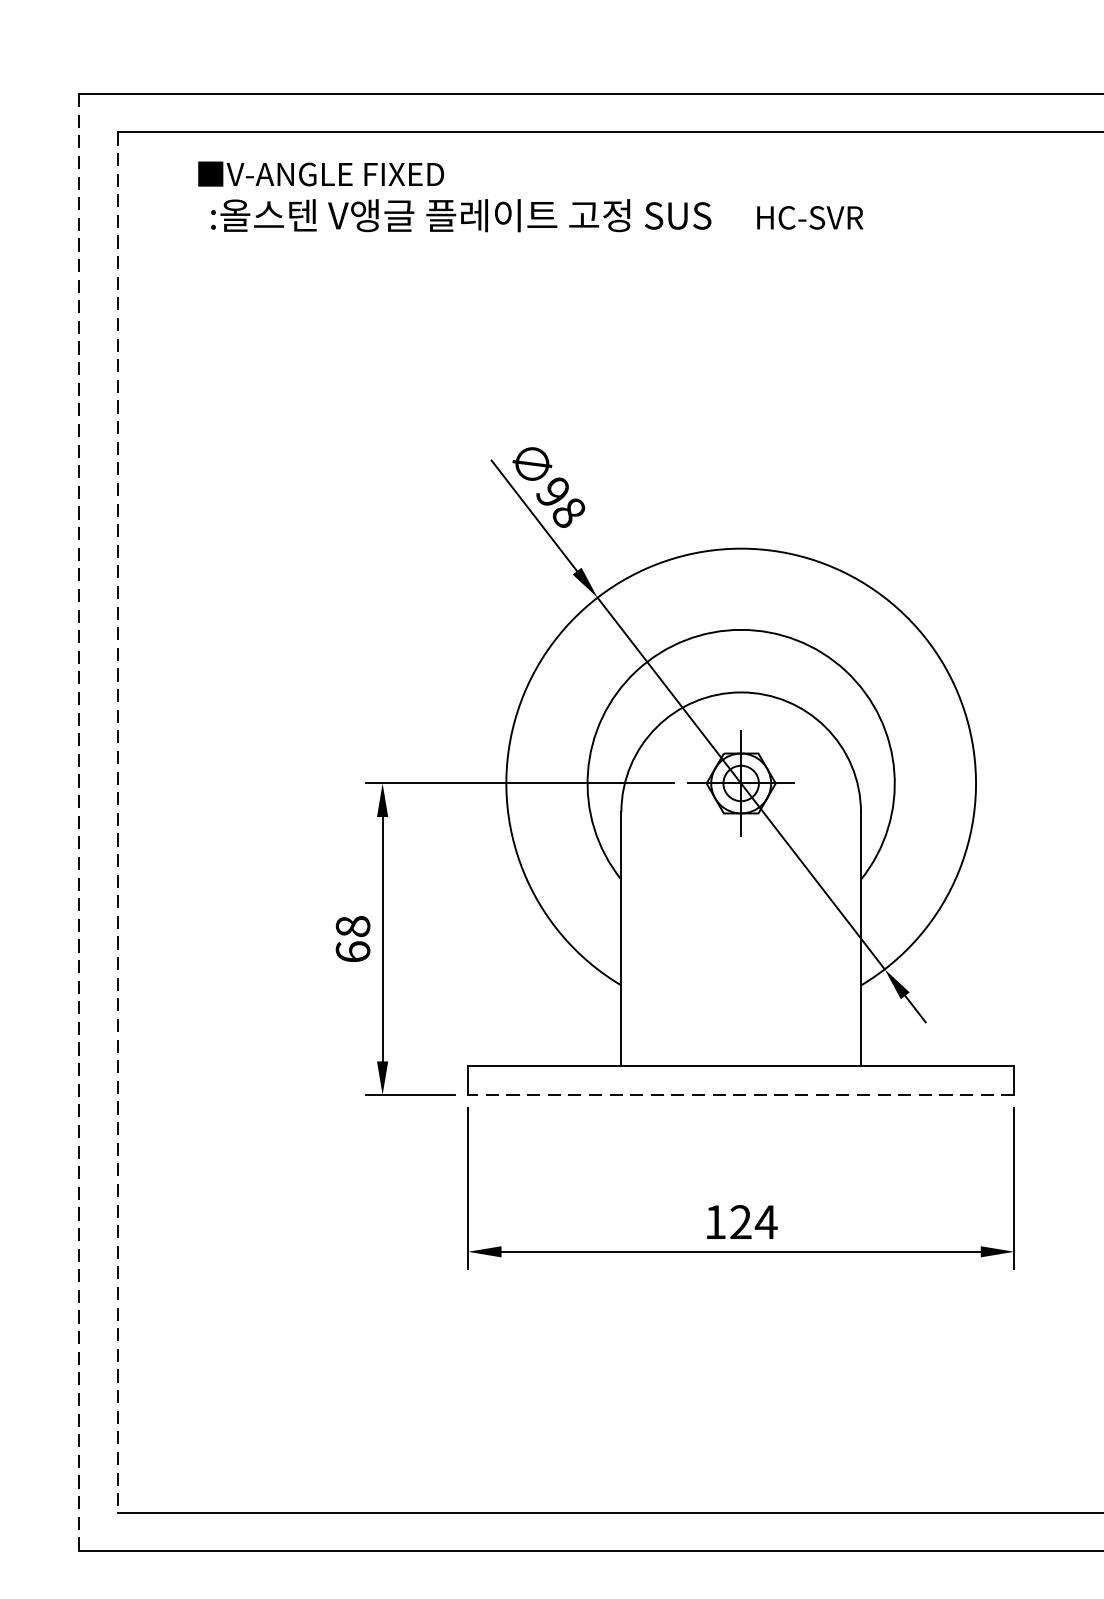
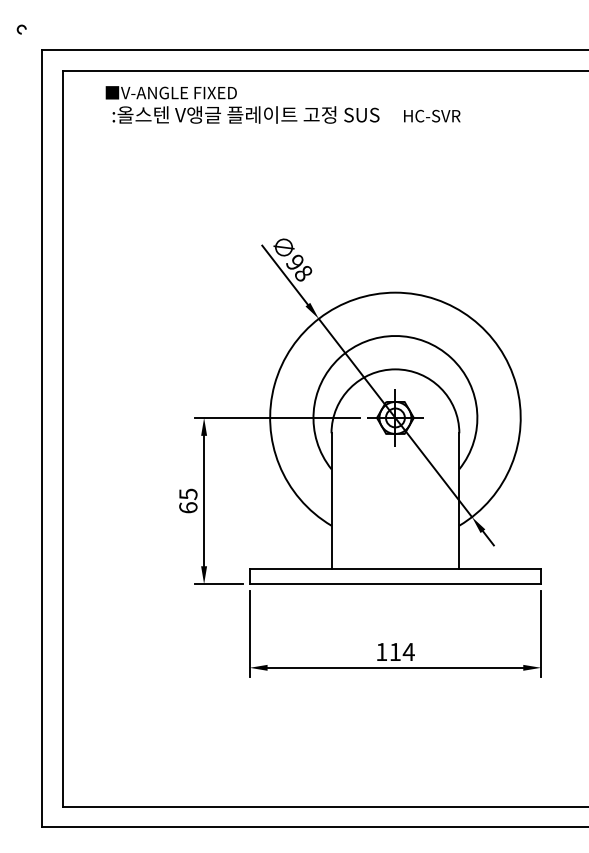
arc: (36, 51) -> (19, 27), added
line: (79, 821) -> (42, 438), dashed -> solid
line: (117, 823) -> (62, 439), dashed -> solid
text: (353, 926) -> (188, 494), 68 -> 65
line: (741, 1095) -> (395, 584), dashed -> solid
text: (739, 1221) -> (394, 651), 124 -> 114

